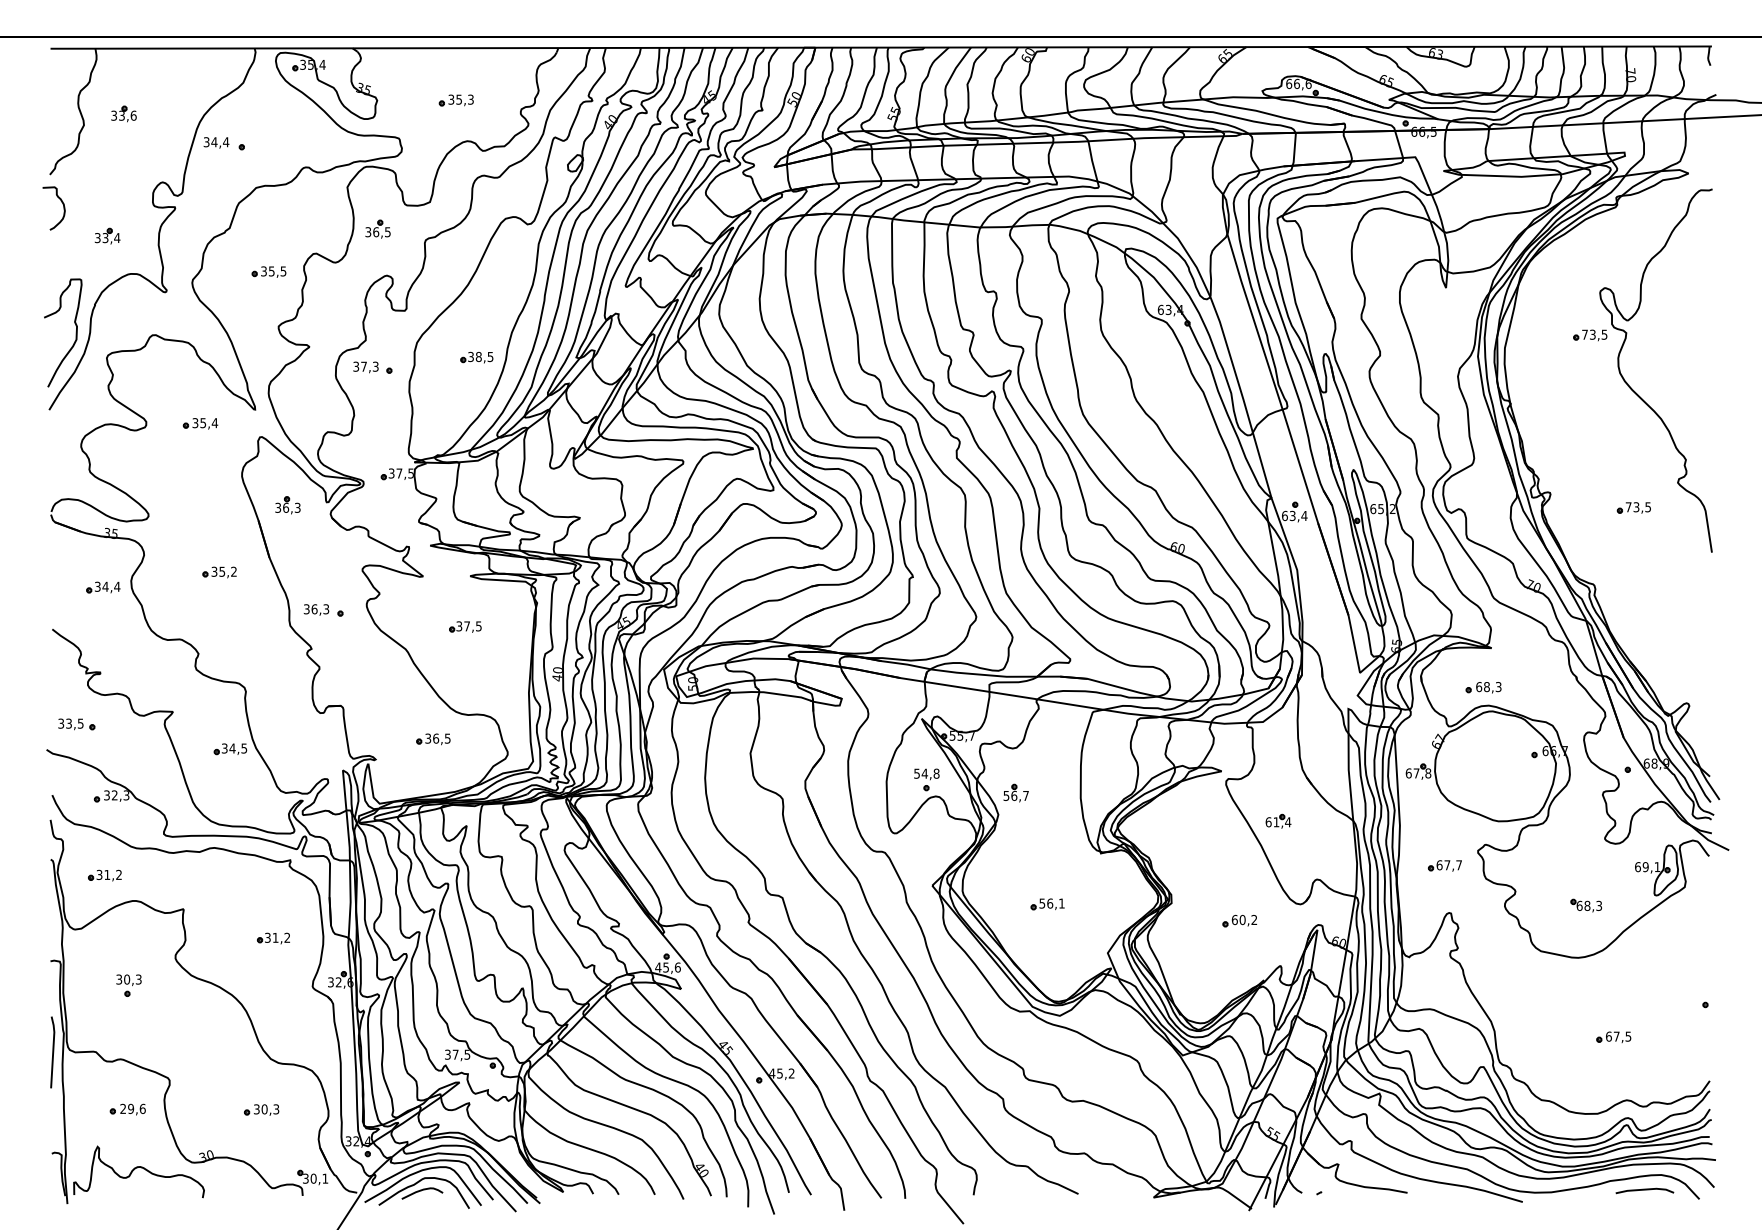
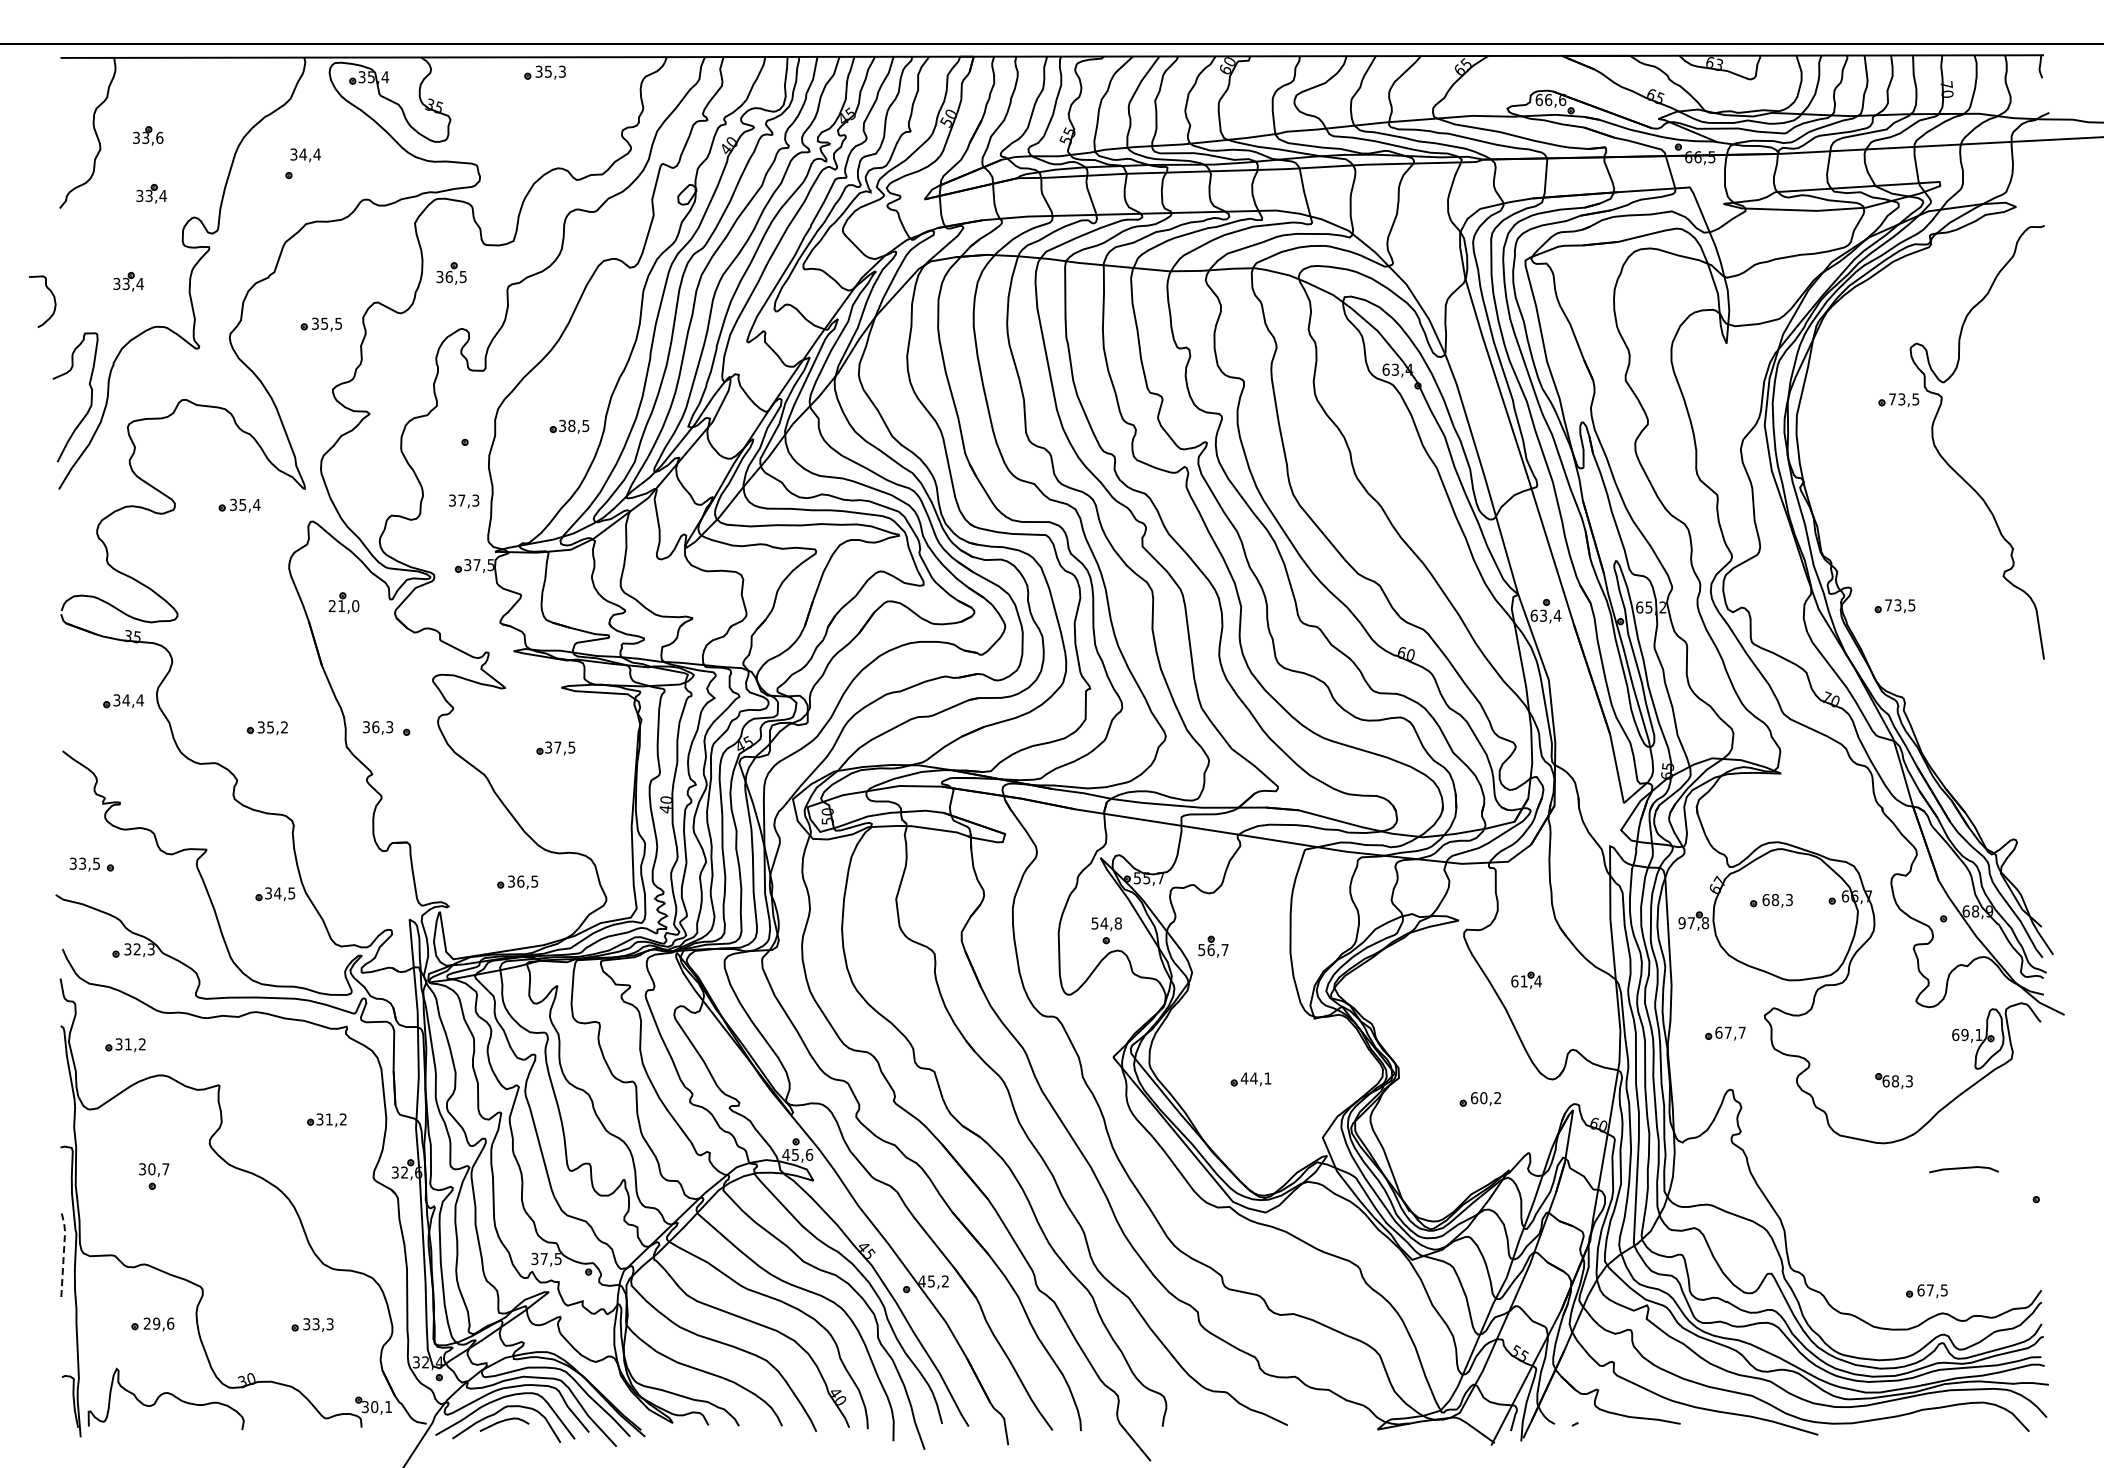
part: (455, 100) -> (544, 72), moved
text: (216, 143) -> (305, 155), moved
part: (126, 162) -> (151, 193), added
curve: (63, 206) -> (53, 299), moved
text: (366, 367) -> (464, 501), moved
text: (287, 508) -> (343, 606), 36,3 -> 21,0
part: (1633, 508) -> (1894, 606), moved
part: (218, 572) -> (266, 728), moved
part: (1483, 687) -> (1771, 900), moved
text: (1408, 773) -> (1681, 923), 67,8 -> 97,8
text: (1045, 903) -> (1248, 1078), 56,1 -> 44,1
text: (138, 979) -> (165, 1169), 30,3 -> 30,7
part: (1613, 1037) -> (1926, 1291), moved
line: (53, 1050) -> (63, 1254), solid -> dashed
text: (264, 1109) -> (315, 1324), 30,3 -> 33,3
line: (1644, 1190) -> (1963, 1168), moved

